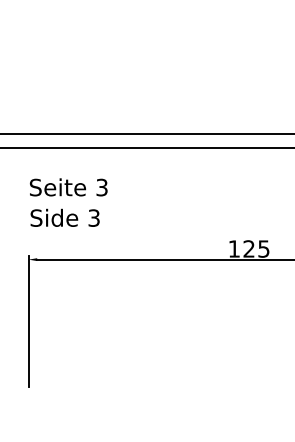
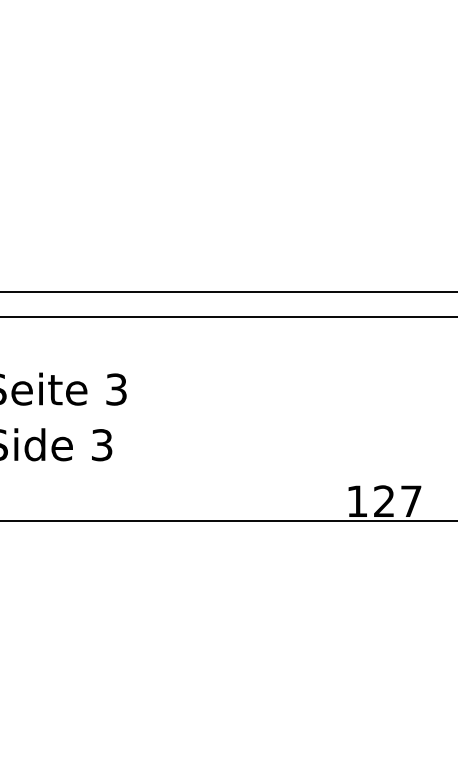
text: (263, 248) -> (410, 500), 125 -> 127

